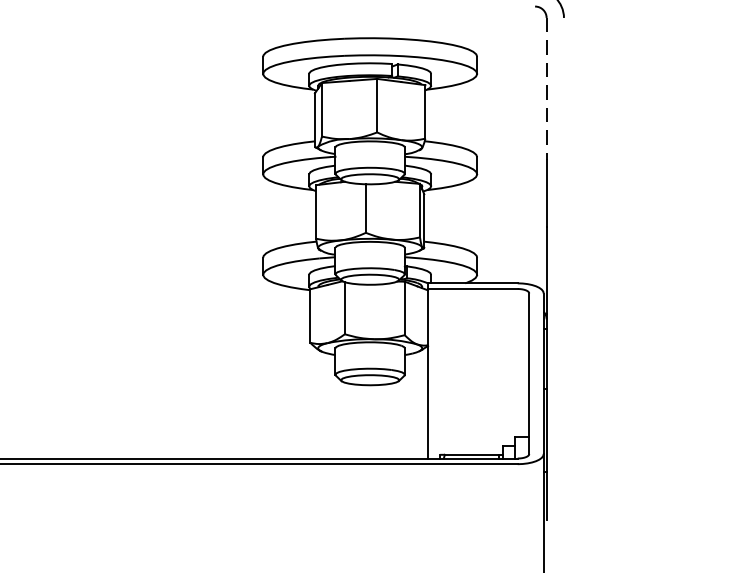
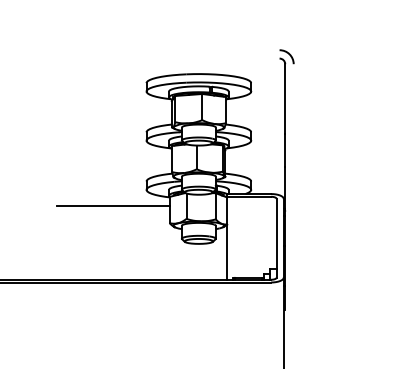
line: (547, 90) -> (285, 99), dashed -> solid
line: (195, 308) -> (113, 206), added

